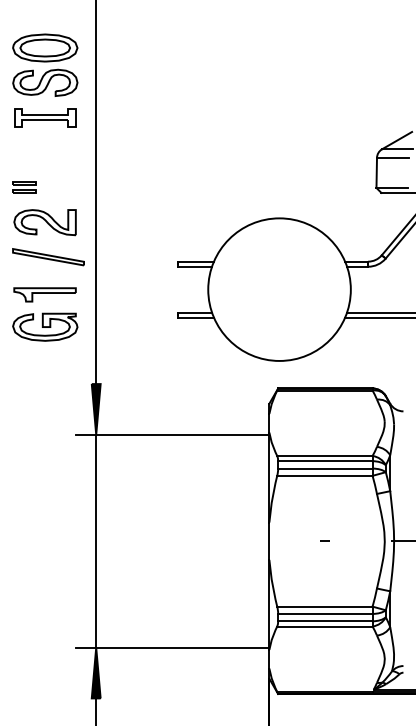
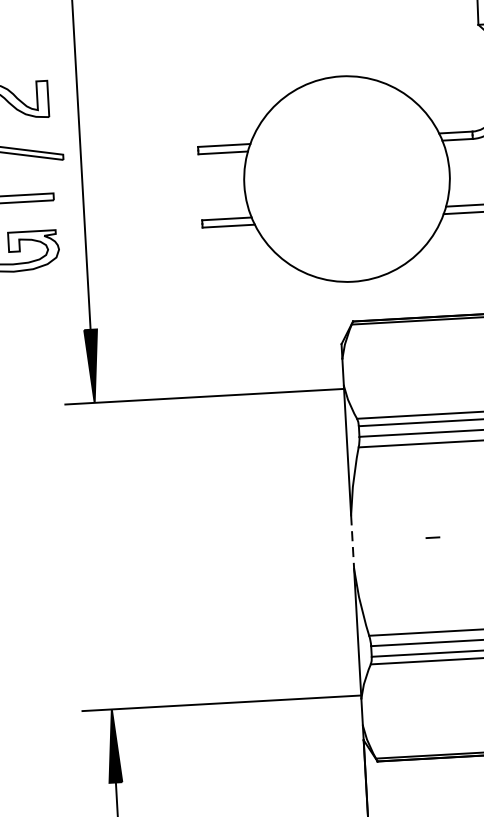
line: (96, 540) -> (103, 555), removed
line: (269, 541) -> (352, 542), solid -> dashed

